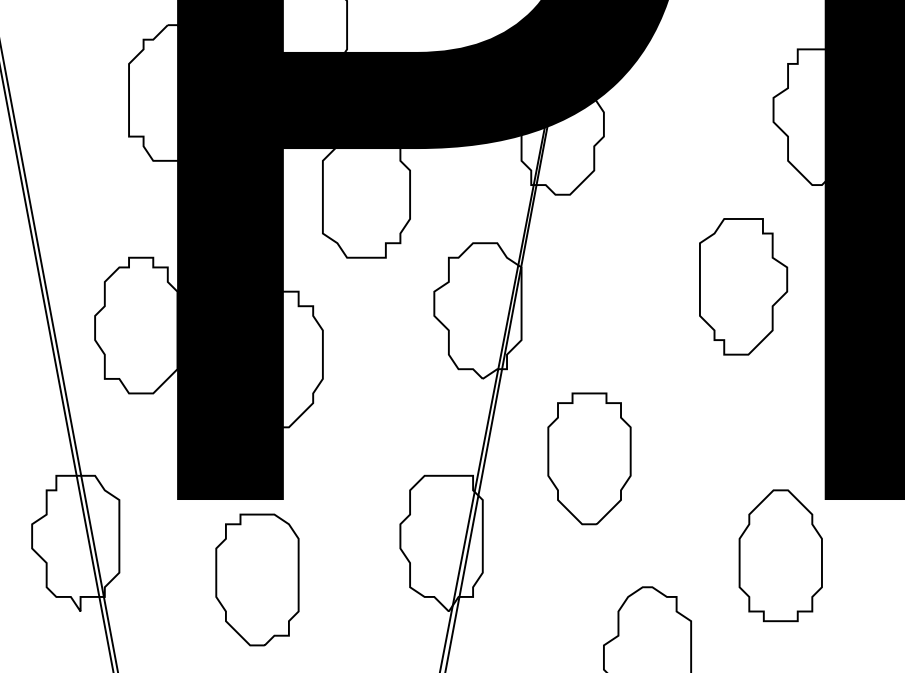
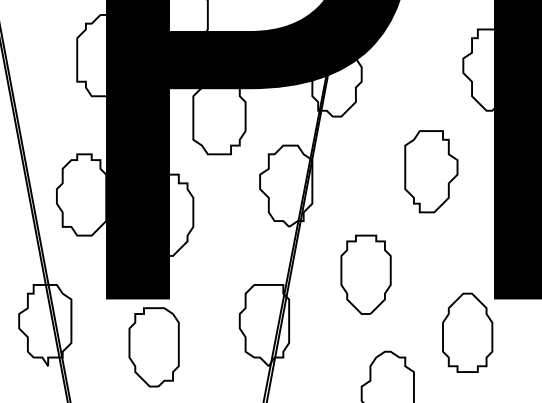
part: (743, 286) -> (431, 171), moved
part: (588, 458) -> (365, 274), moved

